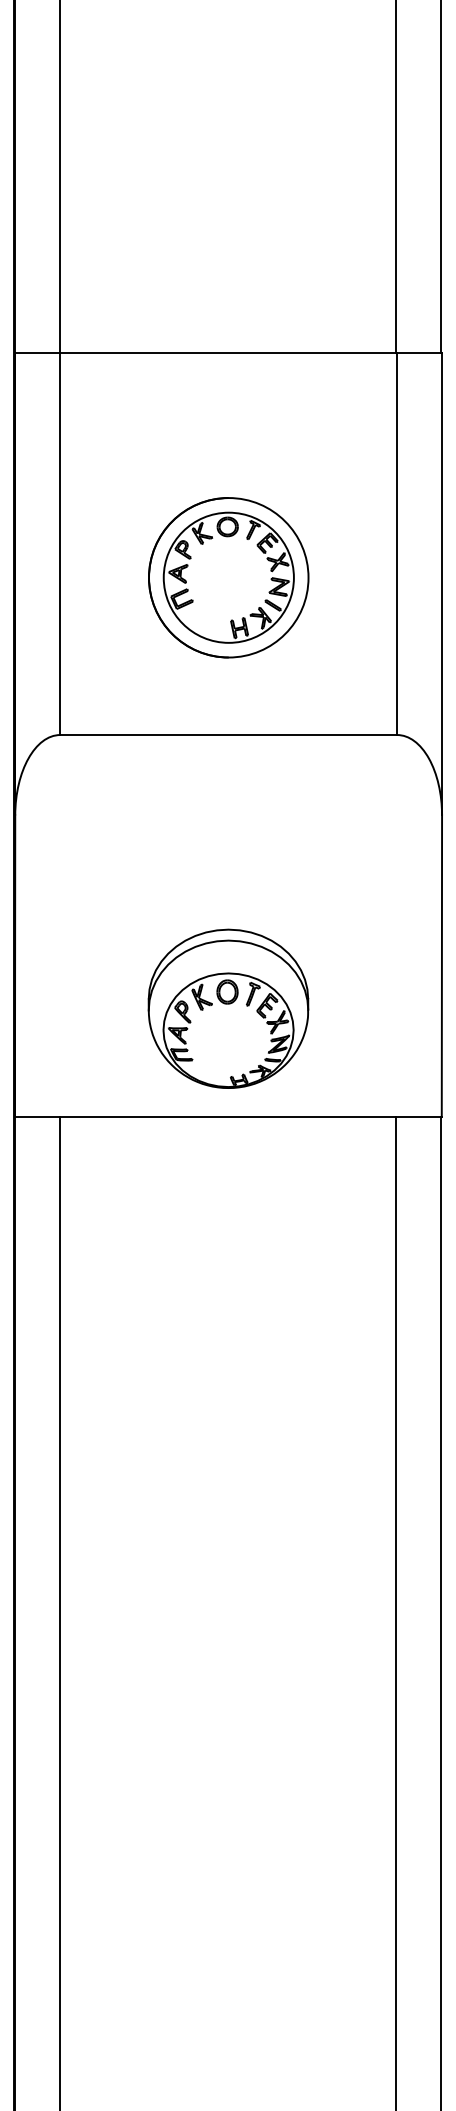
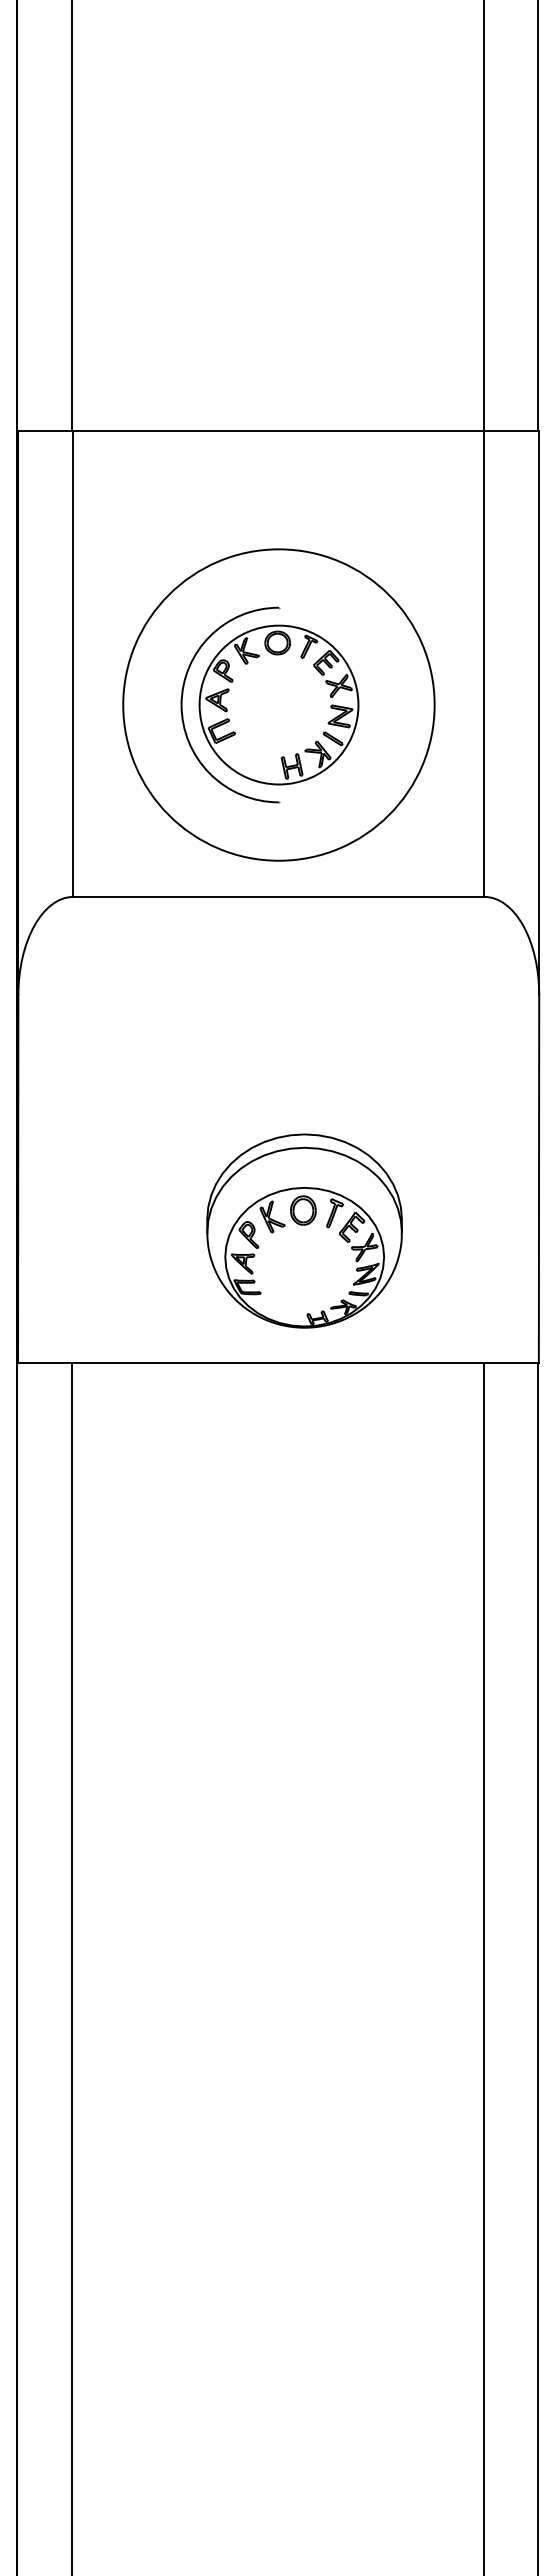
circle: (228, 577) -> (278, 704), size x1.6
part: (228, 1008) -> (304, 1230), moved

